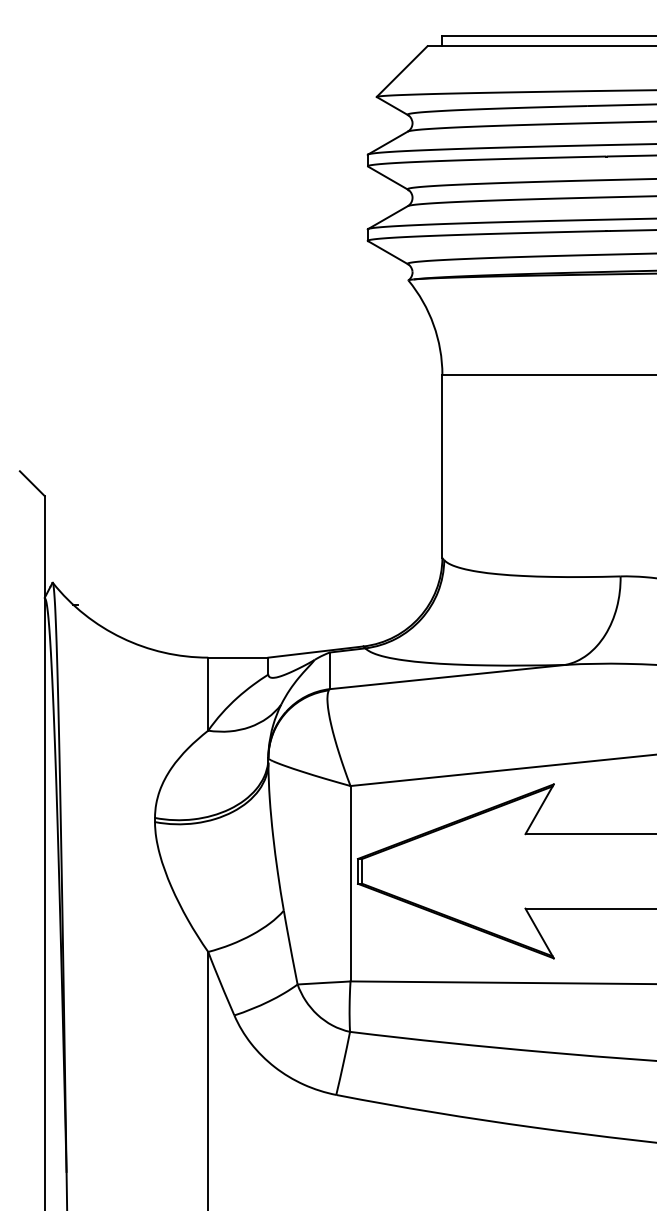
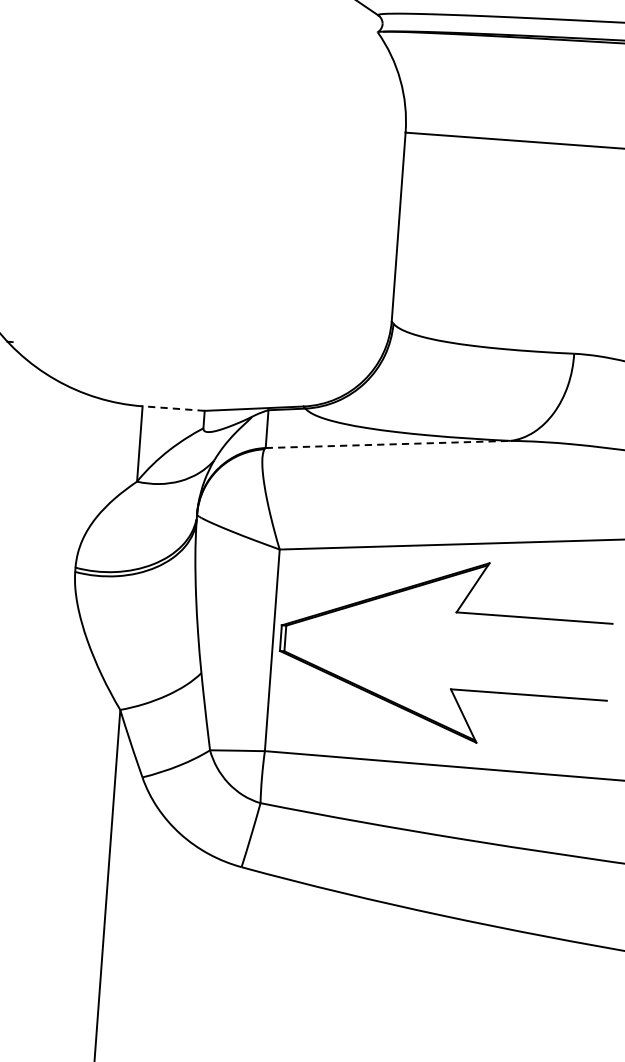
line: (237, 657) -> (172, 408), solid -> dashed
line: (448, 677) -> (388, 444), solid -> dashed

